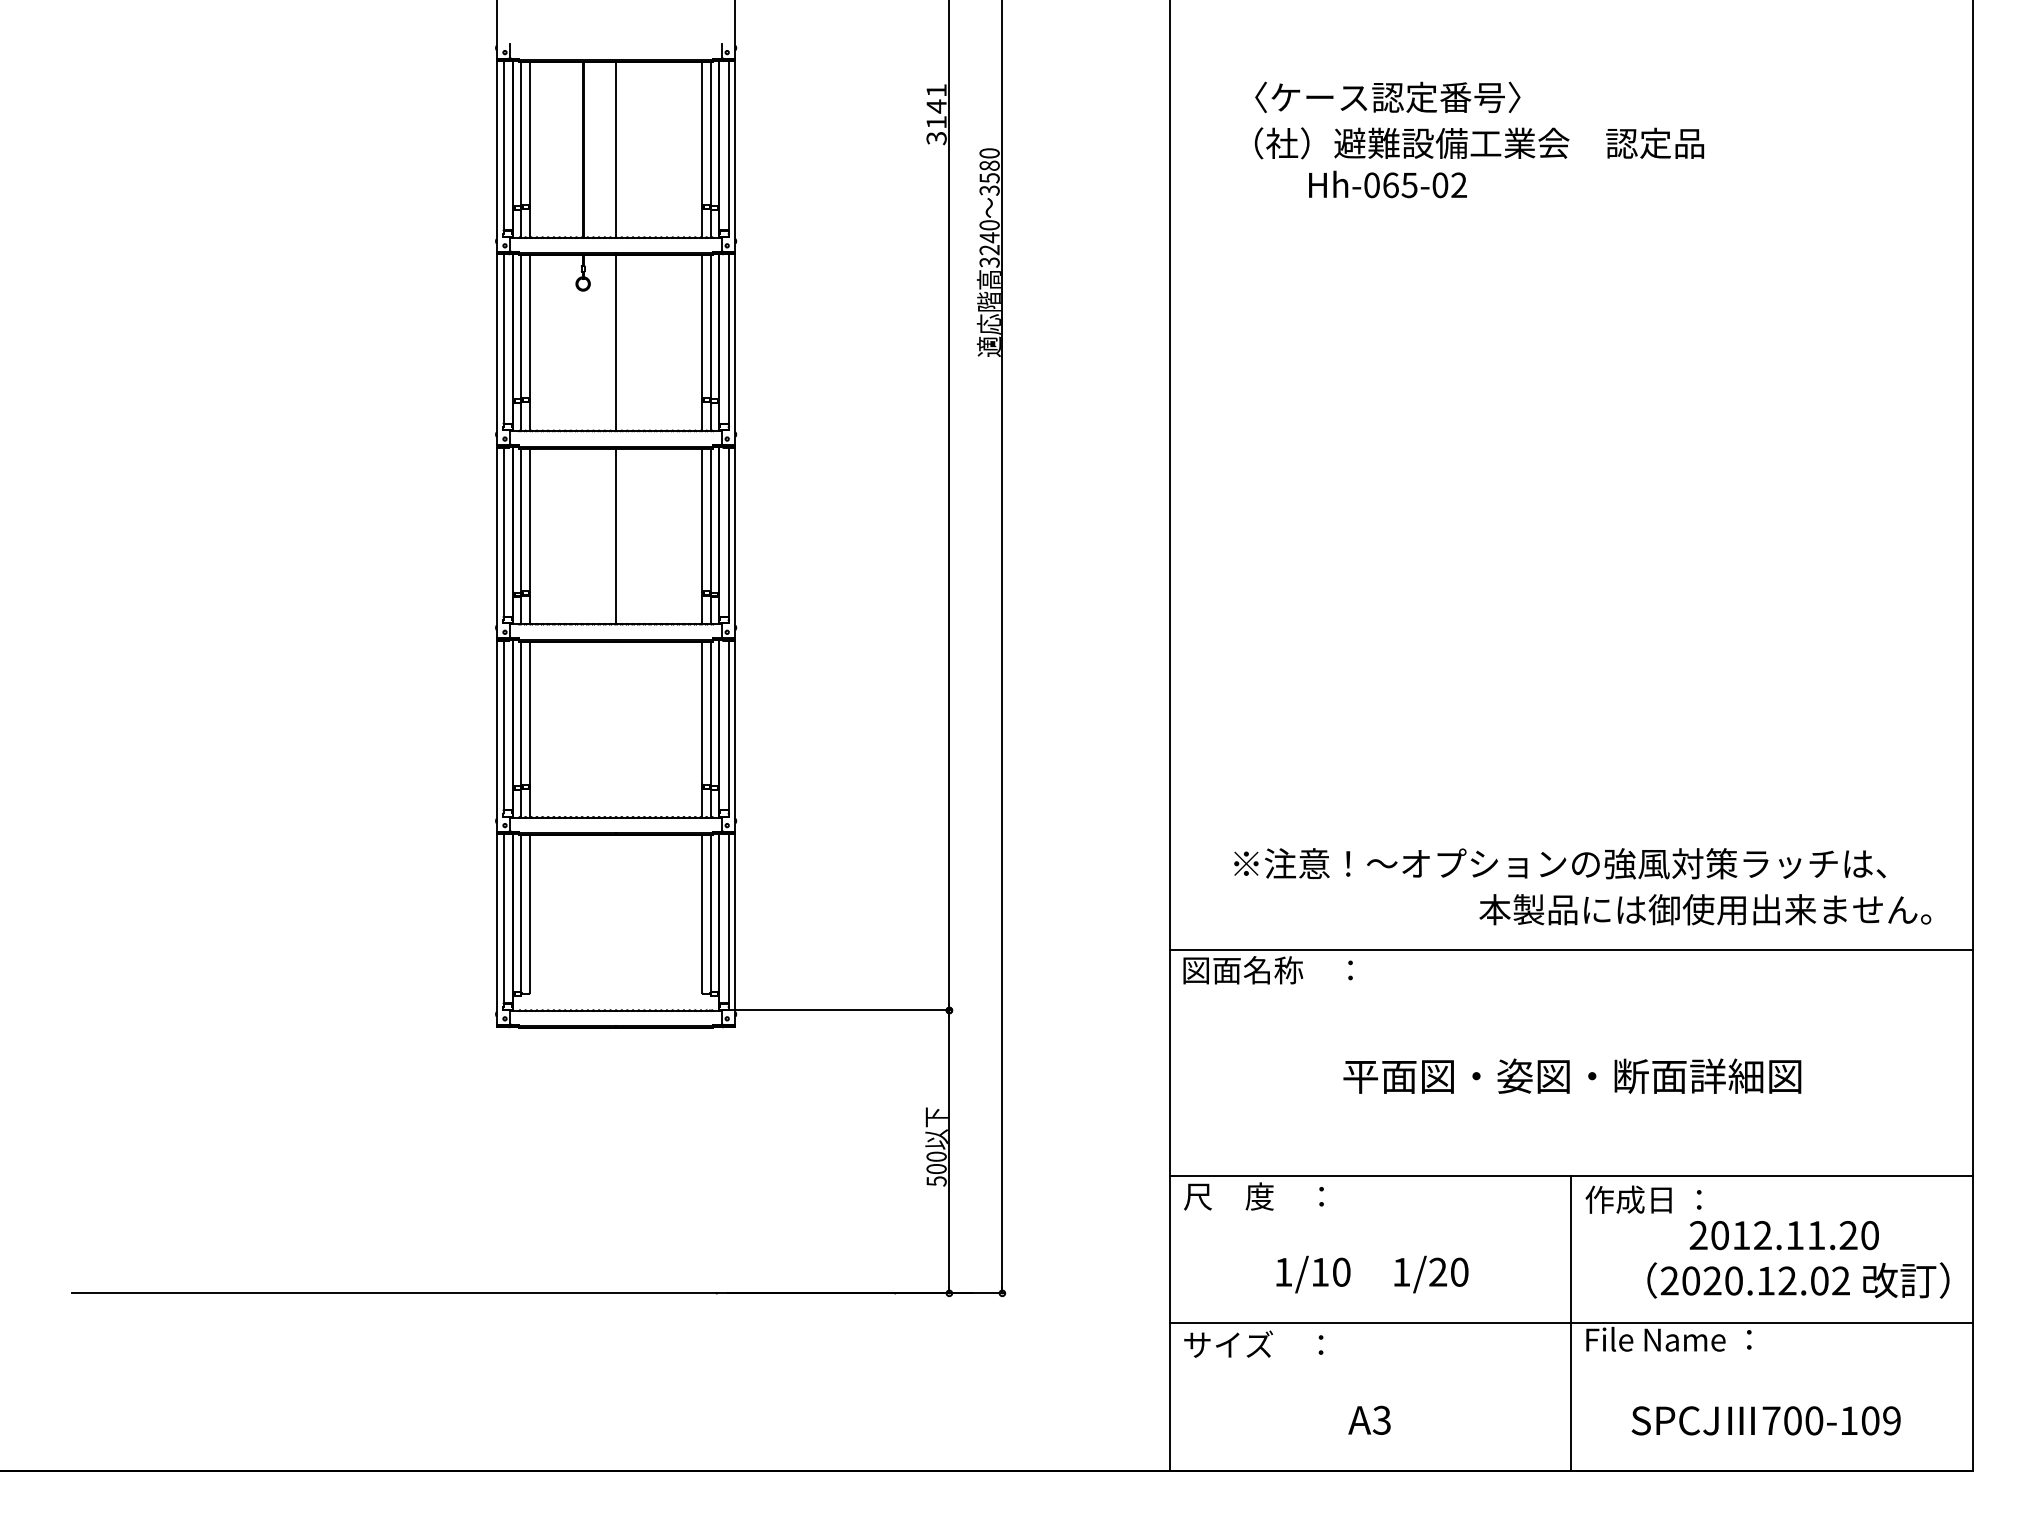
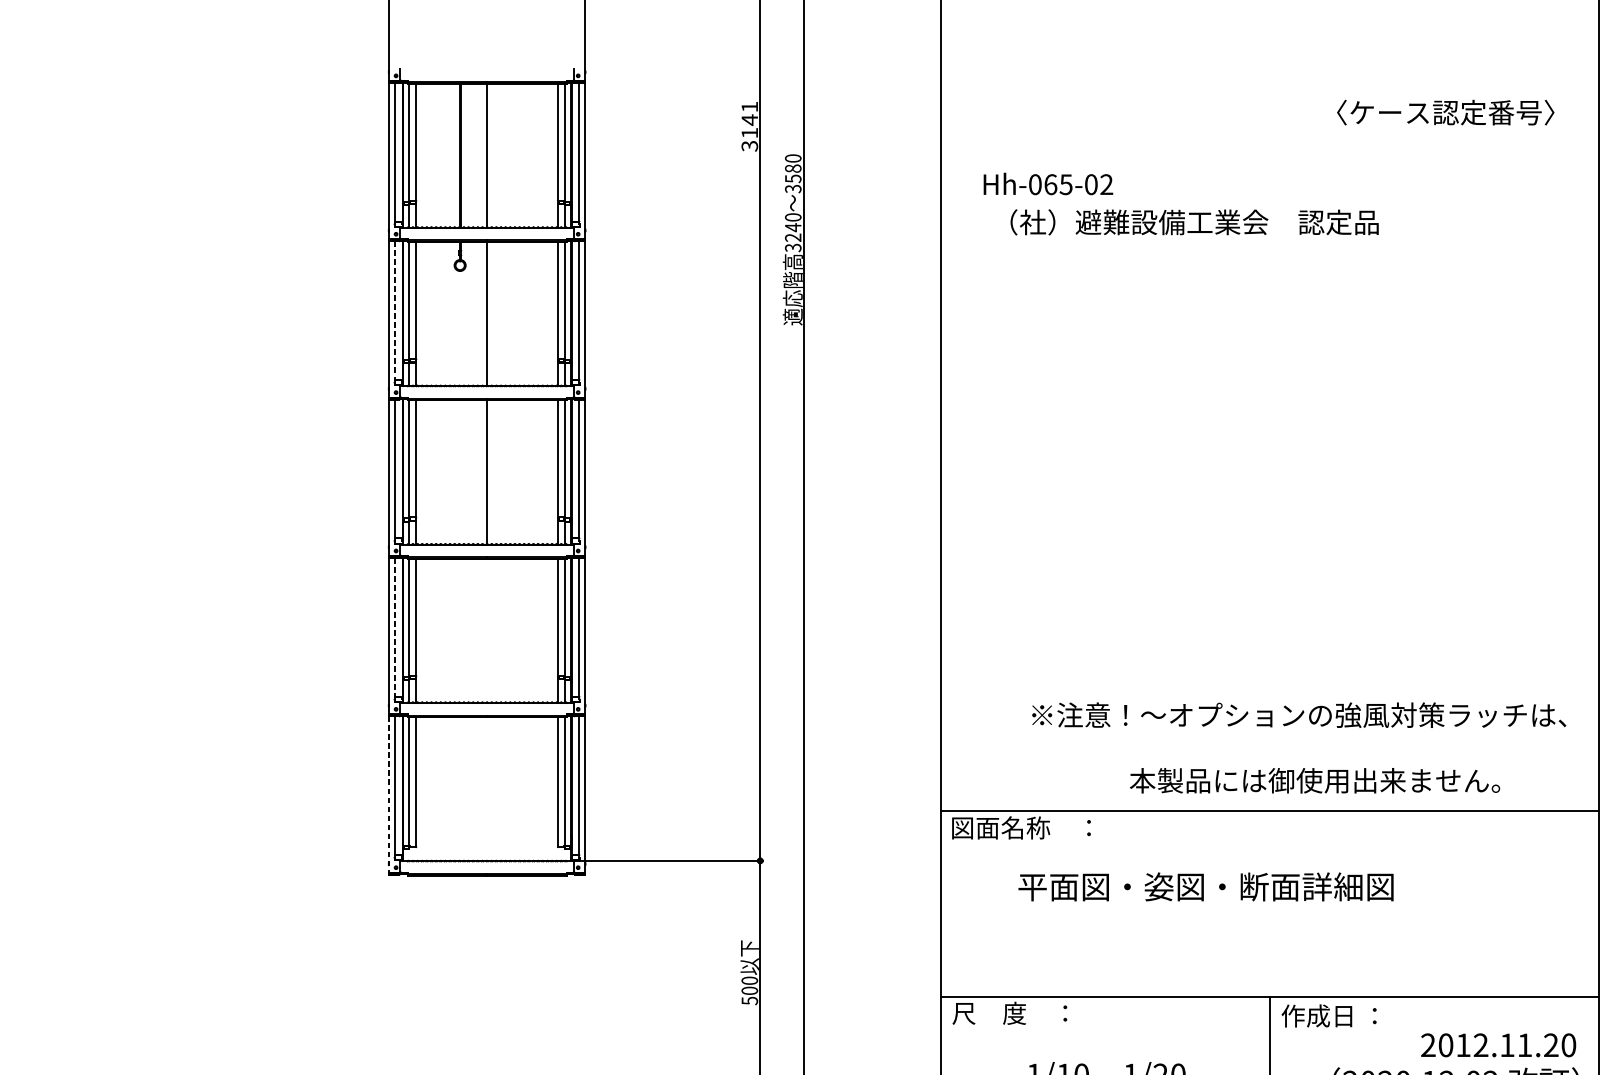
text: (1387, 96) -> (1445, 111), moved
text: (1479, 143) -> (1194, 222), moved
text: (1387, 184) -> (1048, 184), moved
line: (503, 339) -> (394, 311), solid -> dashed
line: (503, 725) -> (394, 627), solid -> dashed
text: (1559, 863) -> (1298, 715), moved
text: (1705, 909) -> (1315, 780), moved
line: (496, 930) -> (389, 795), solid -> dashed
text: (1572, 1075) -> (1206, 886), moved
text: (1783, 1235) -> (1497, 1045), moved

